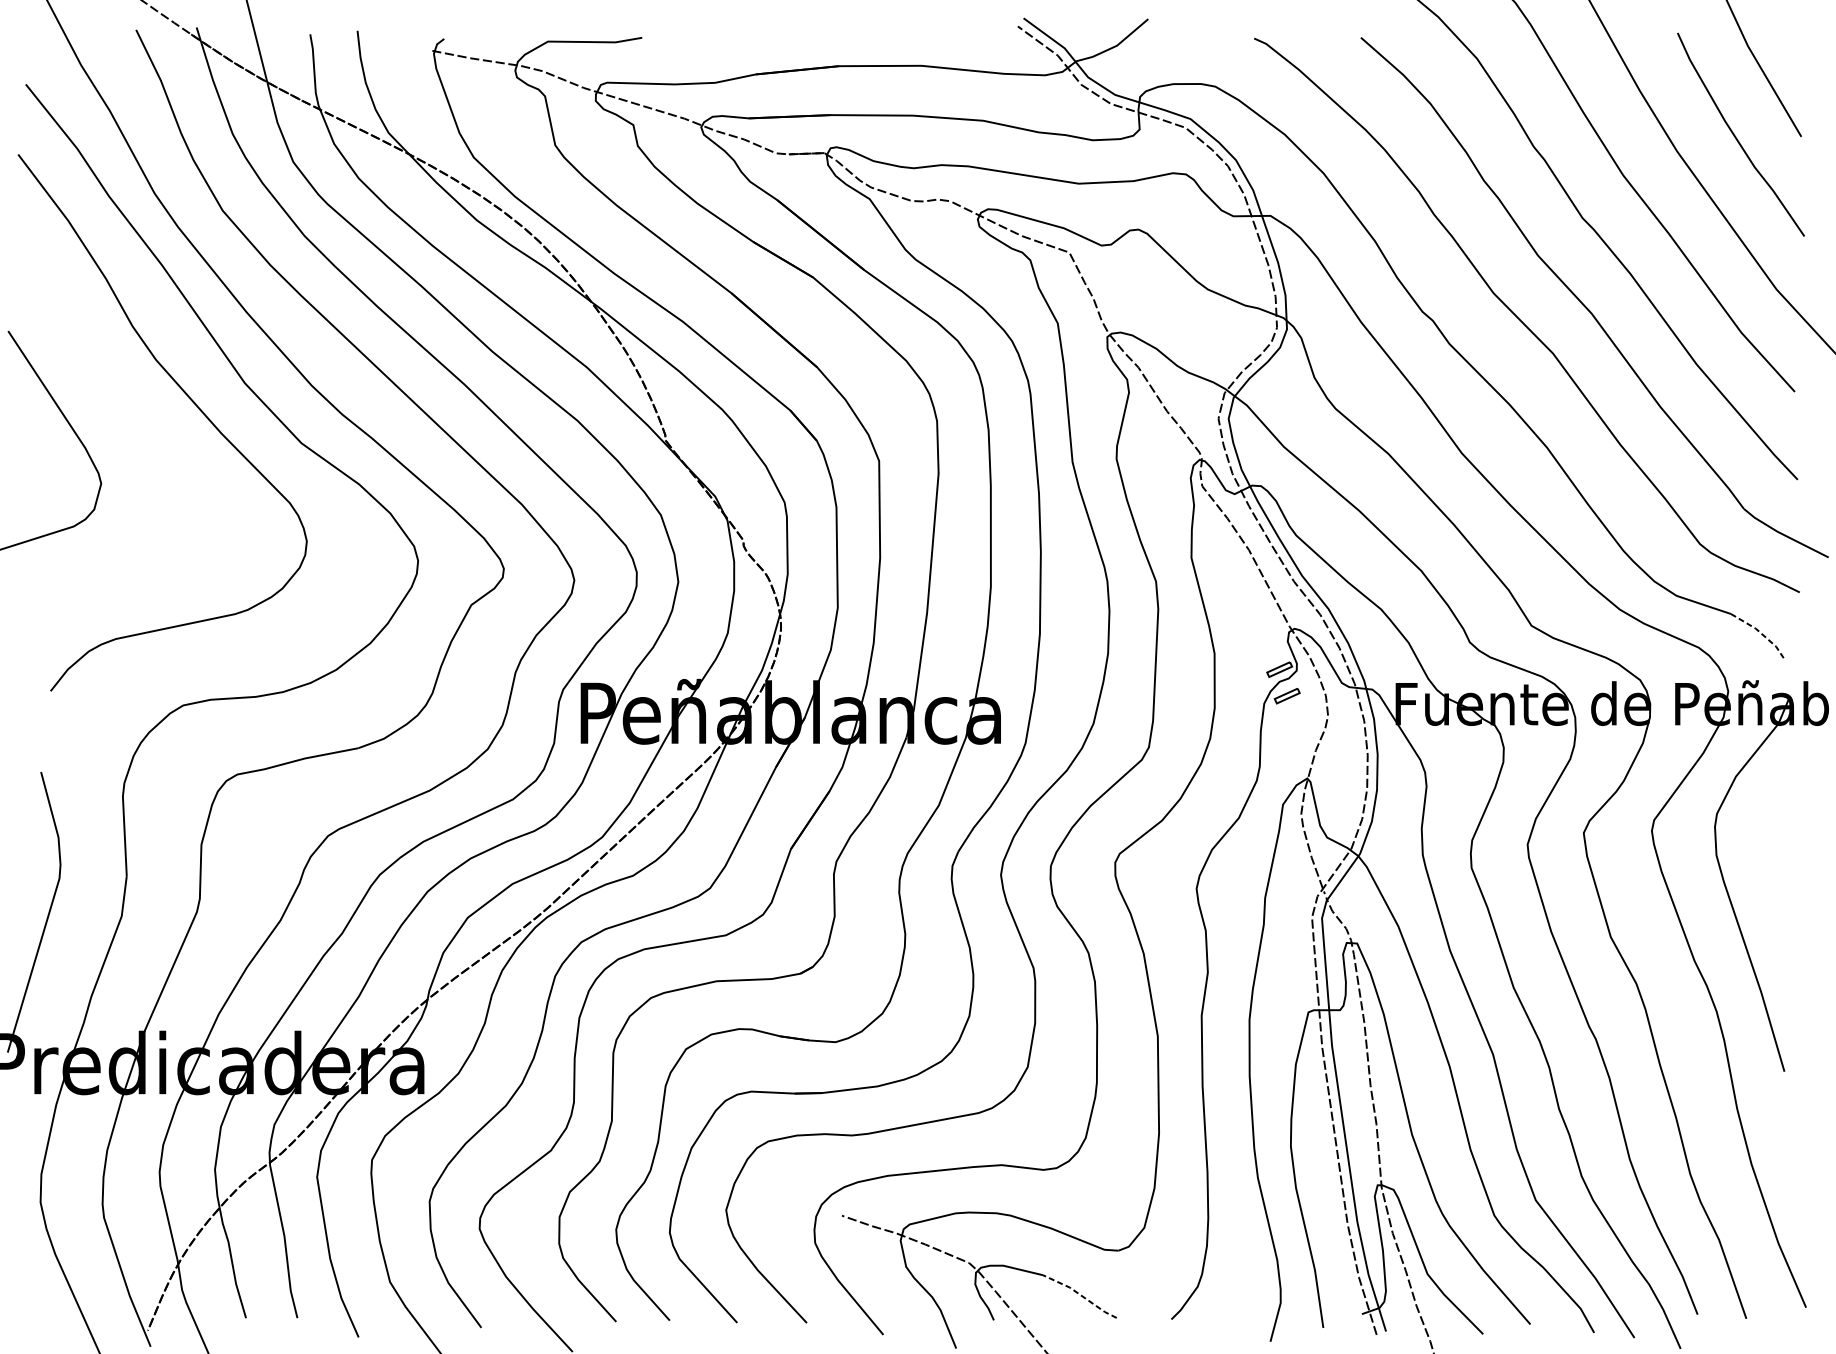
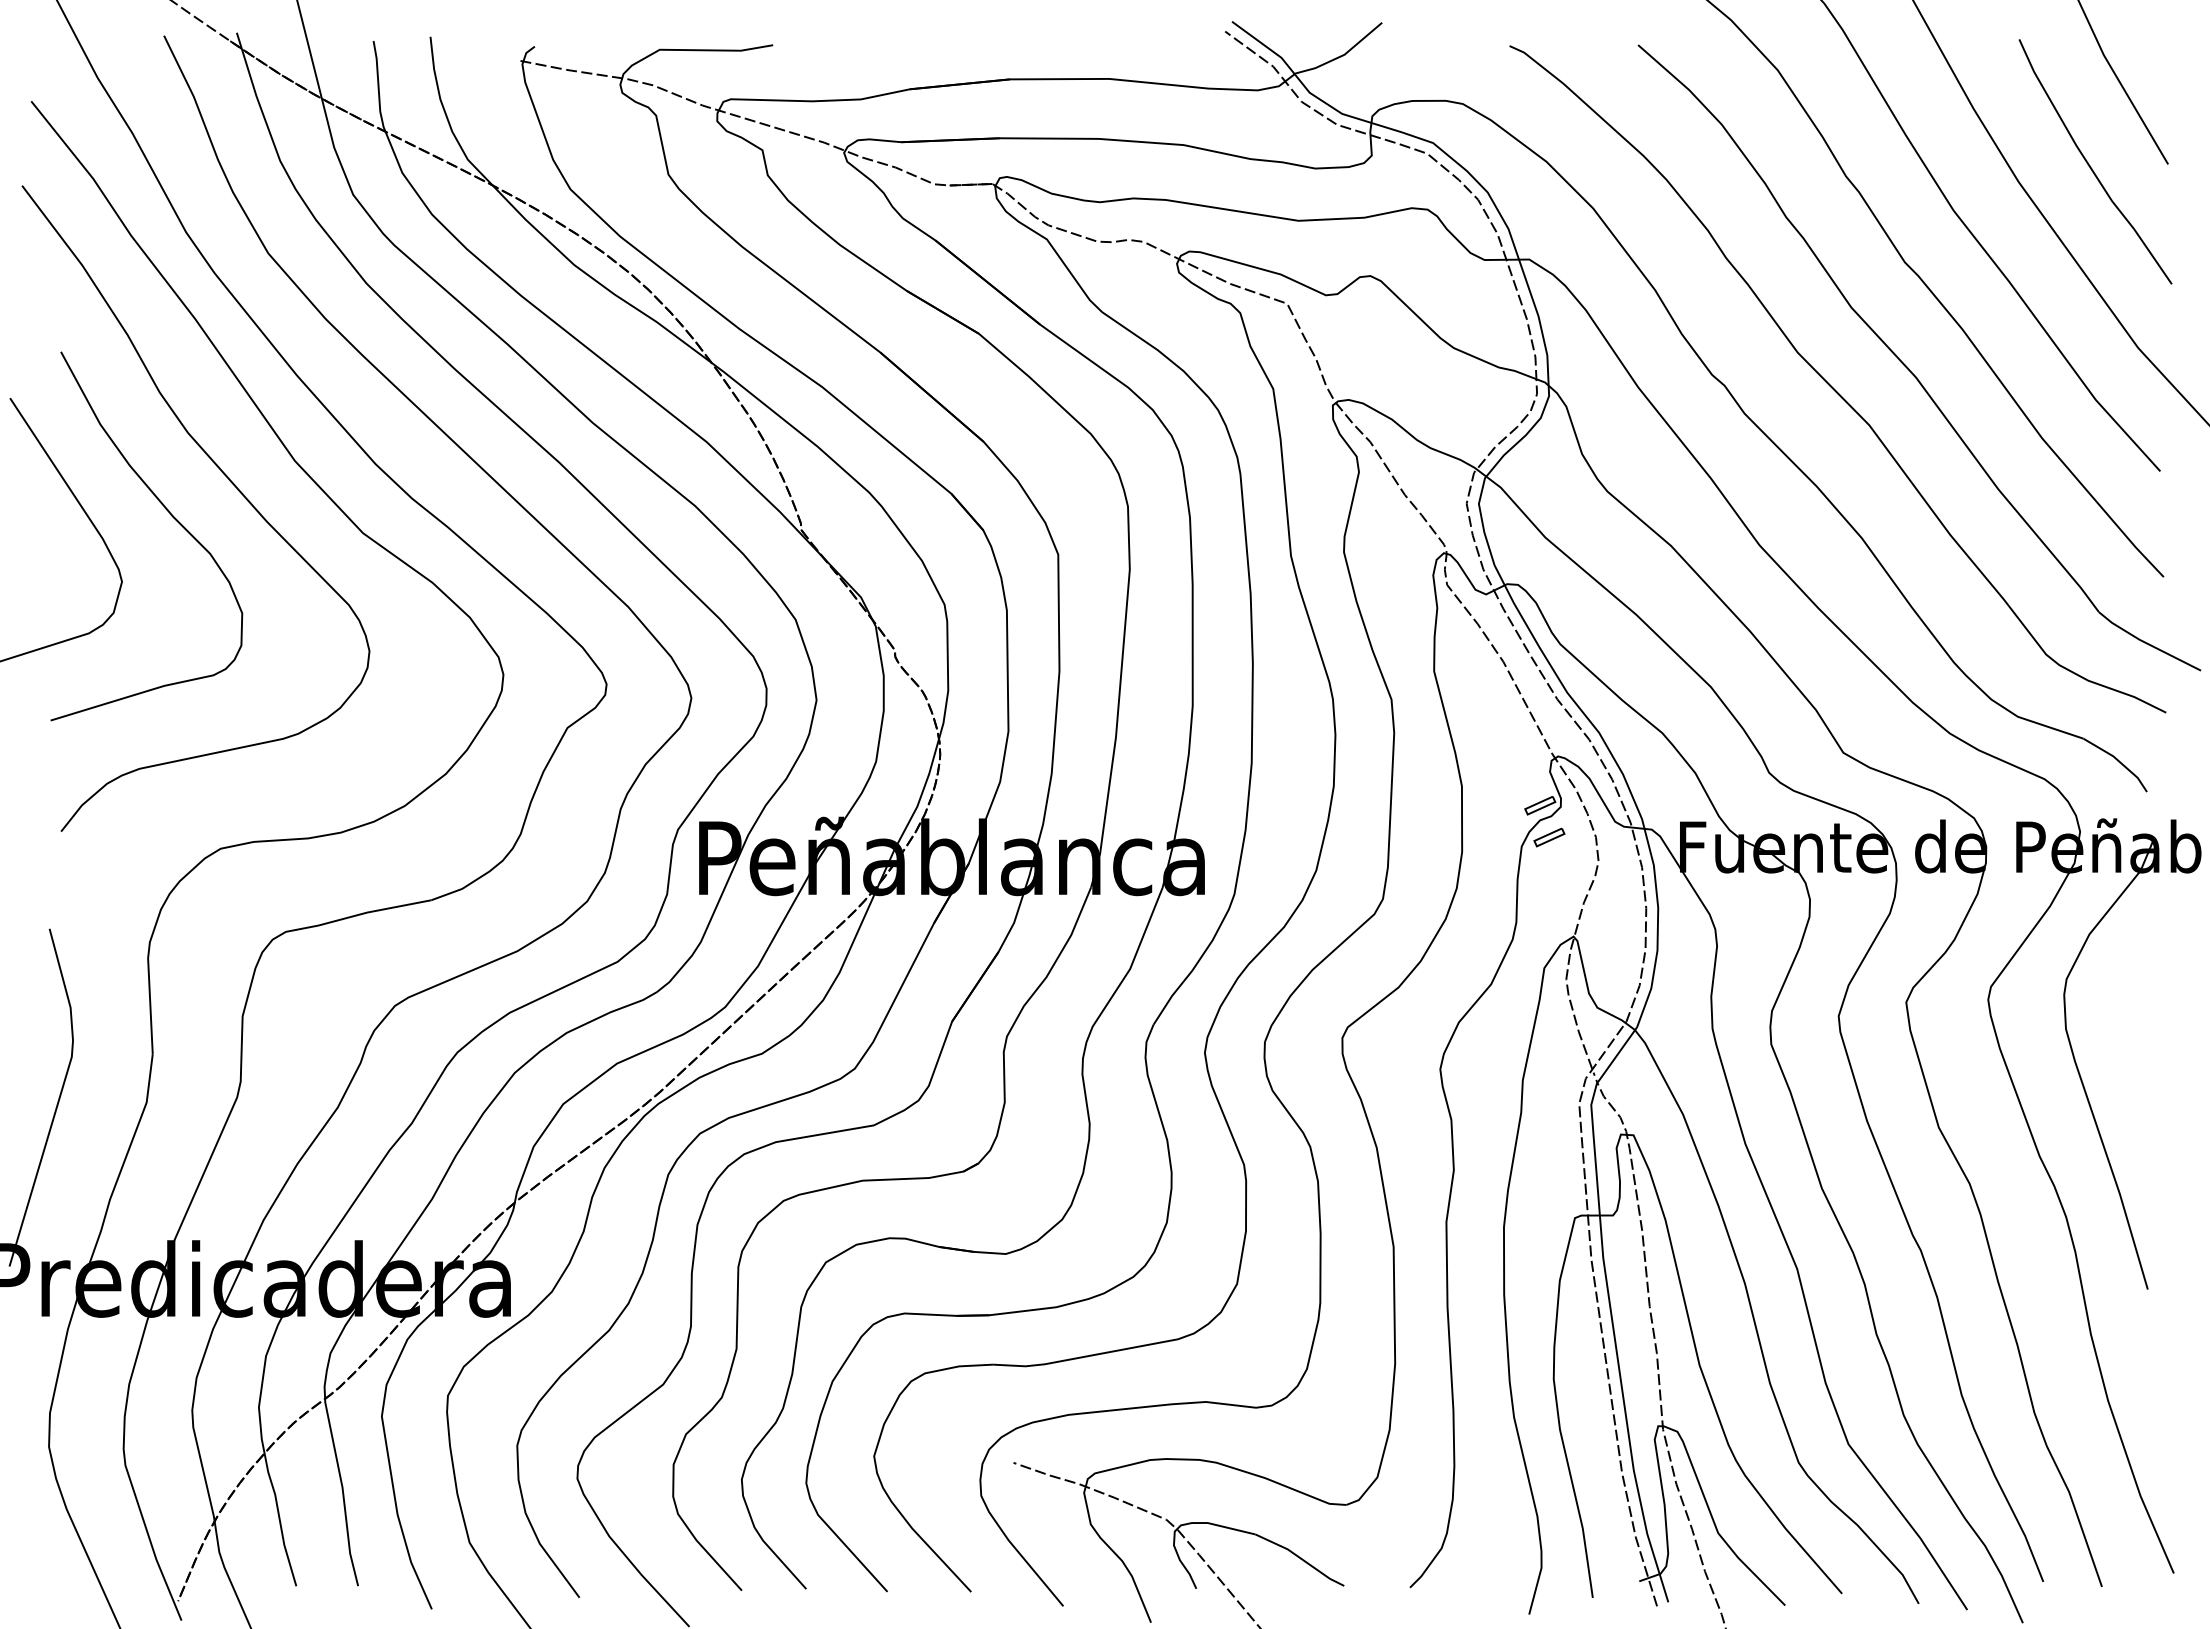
curve: (141, 428) -> (170, 515), added
line: (1760, 632) -> (2119, 761), dashed -> solid
line: (1080, 1295) -> (1300, 1558), dashed -> solid

